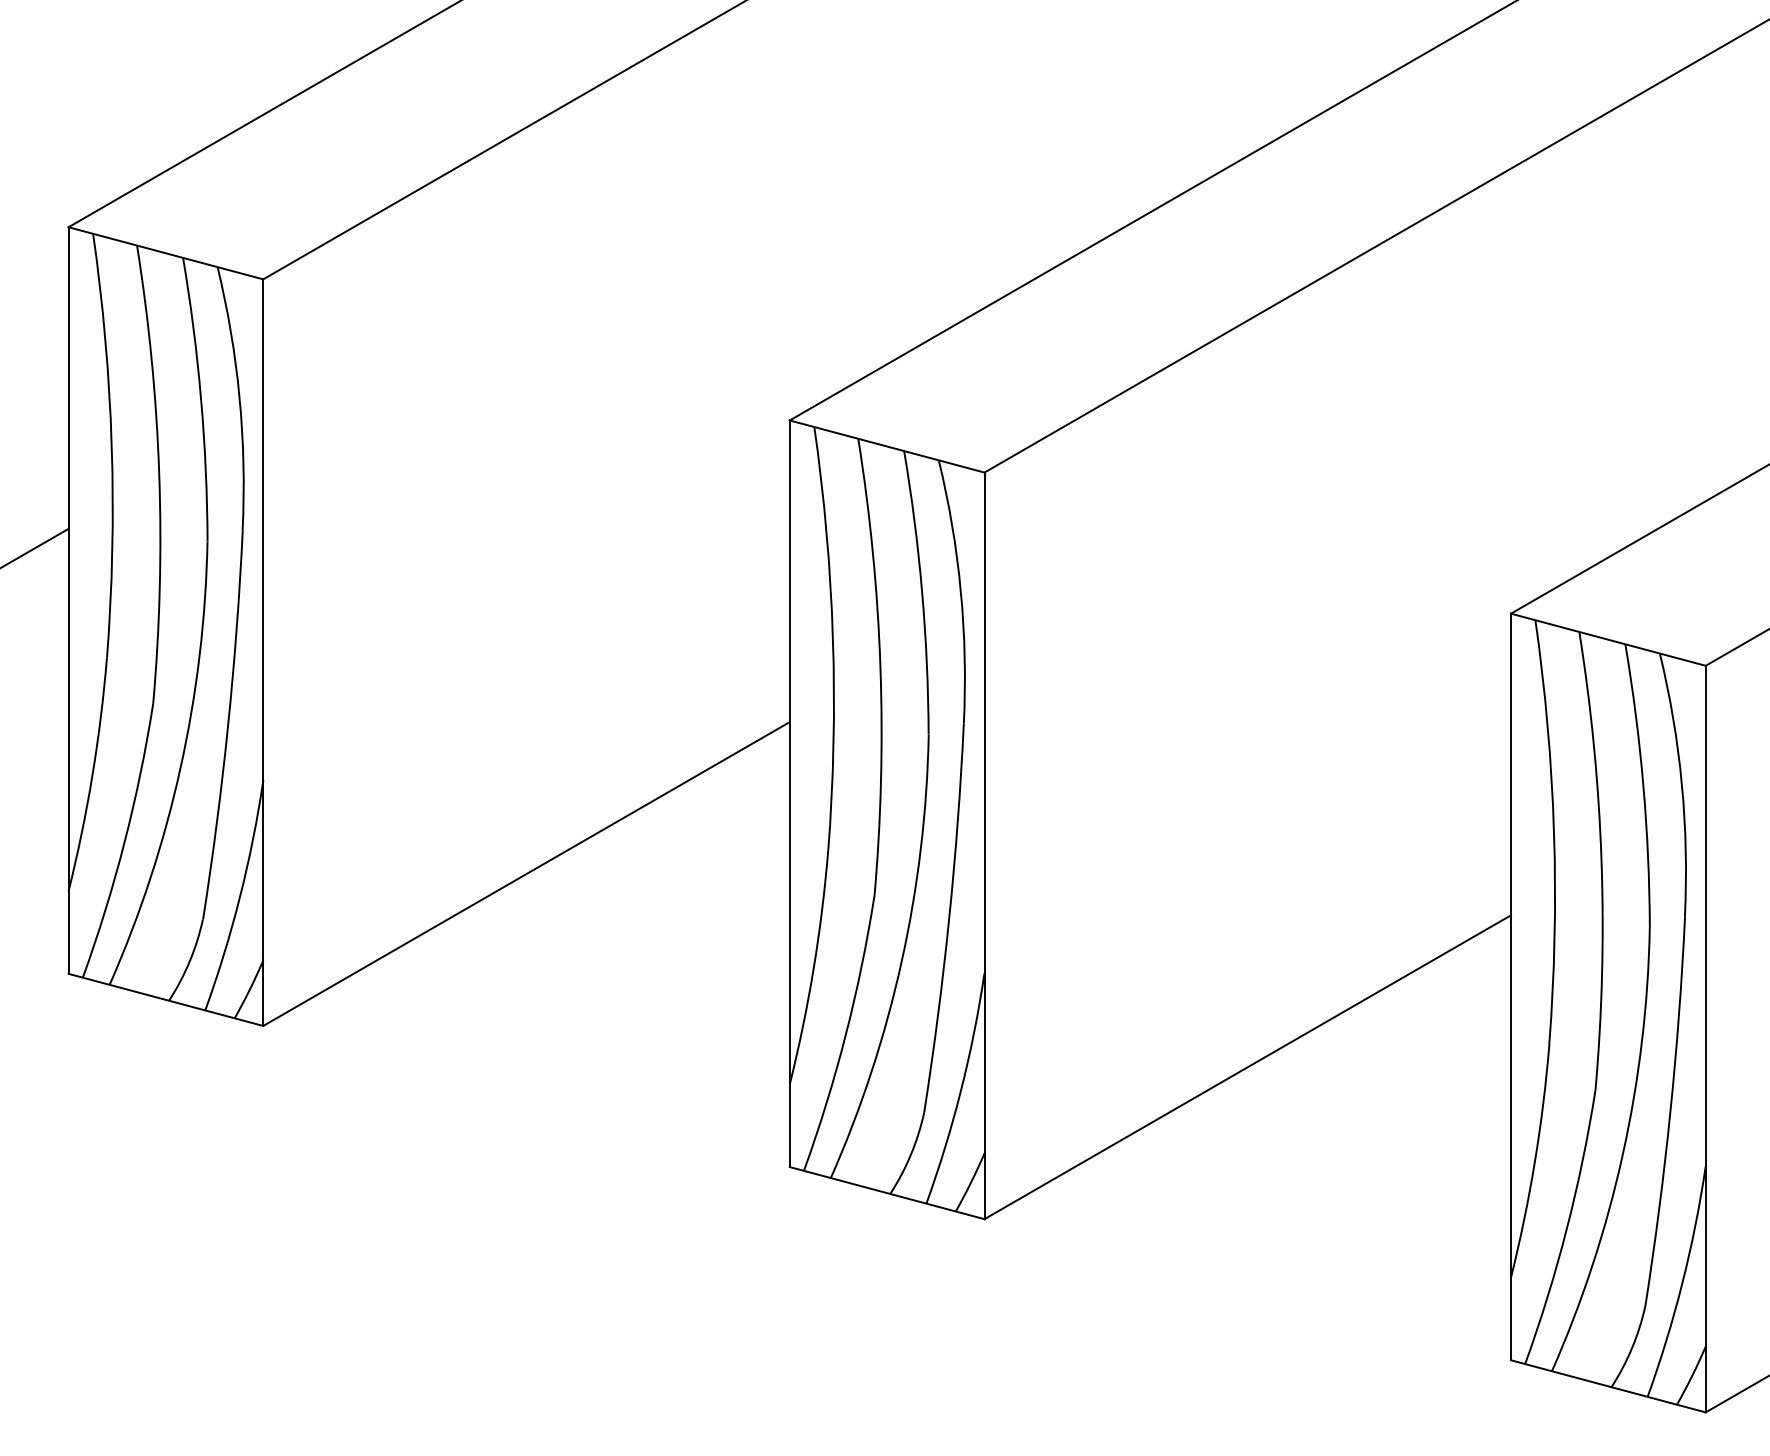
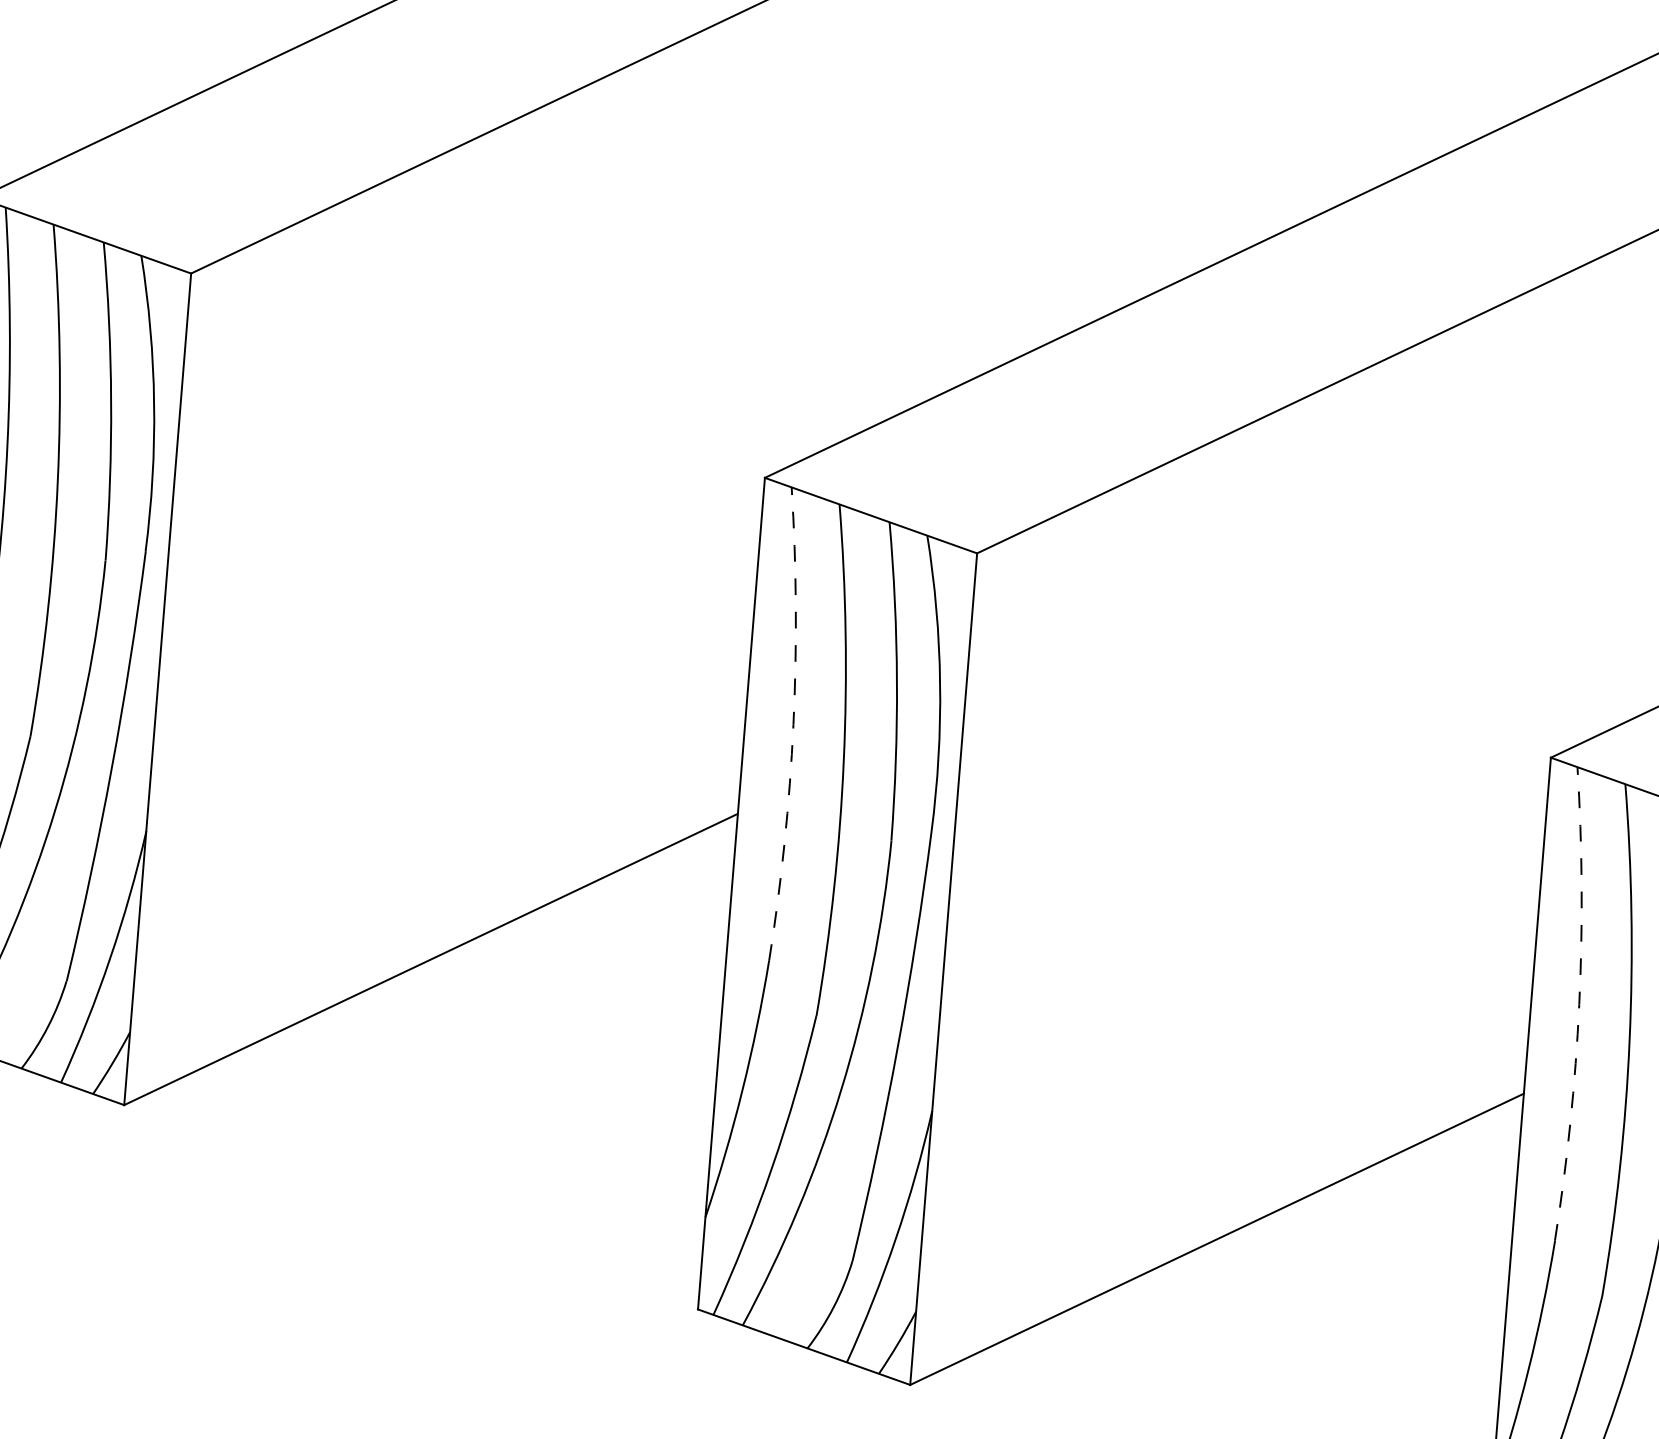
arc: (832, 638) -> (792, 724), solid -> dashed
arc: (1554, 831) -> (1579, 1004), solid -> dashed

